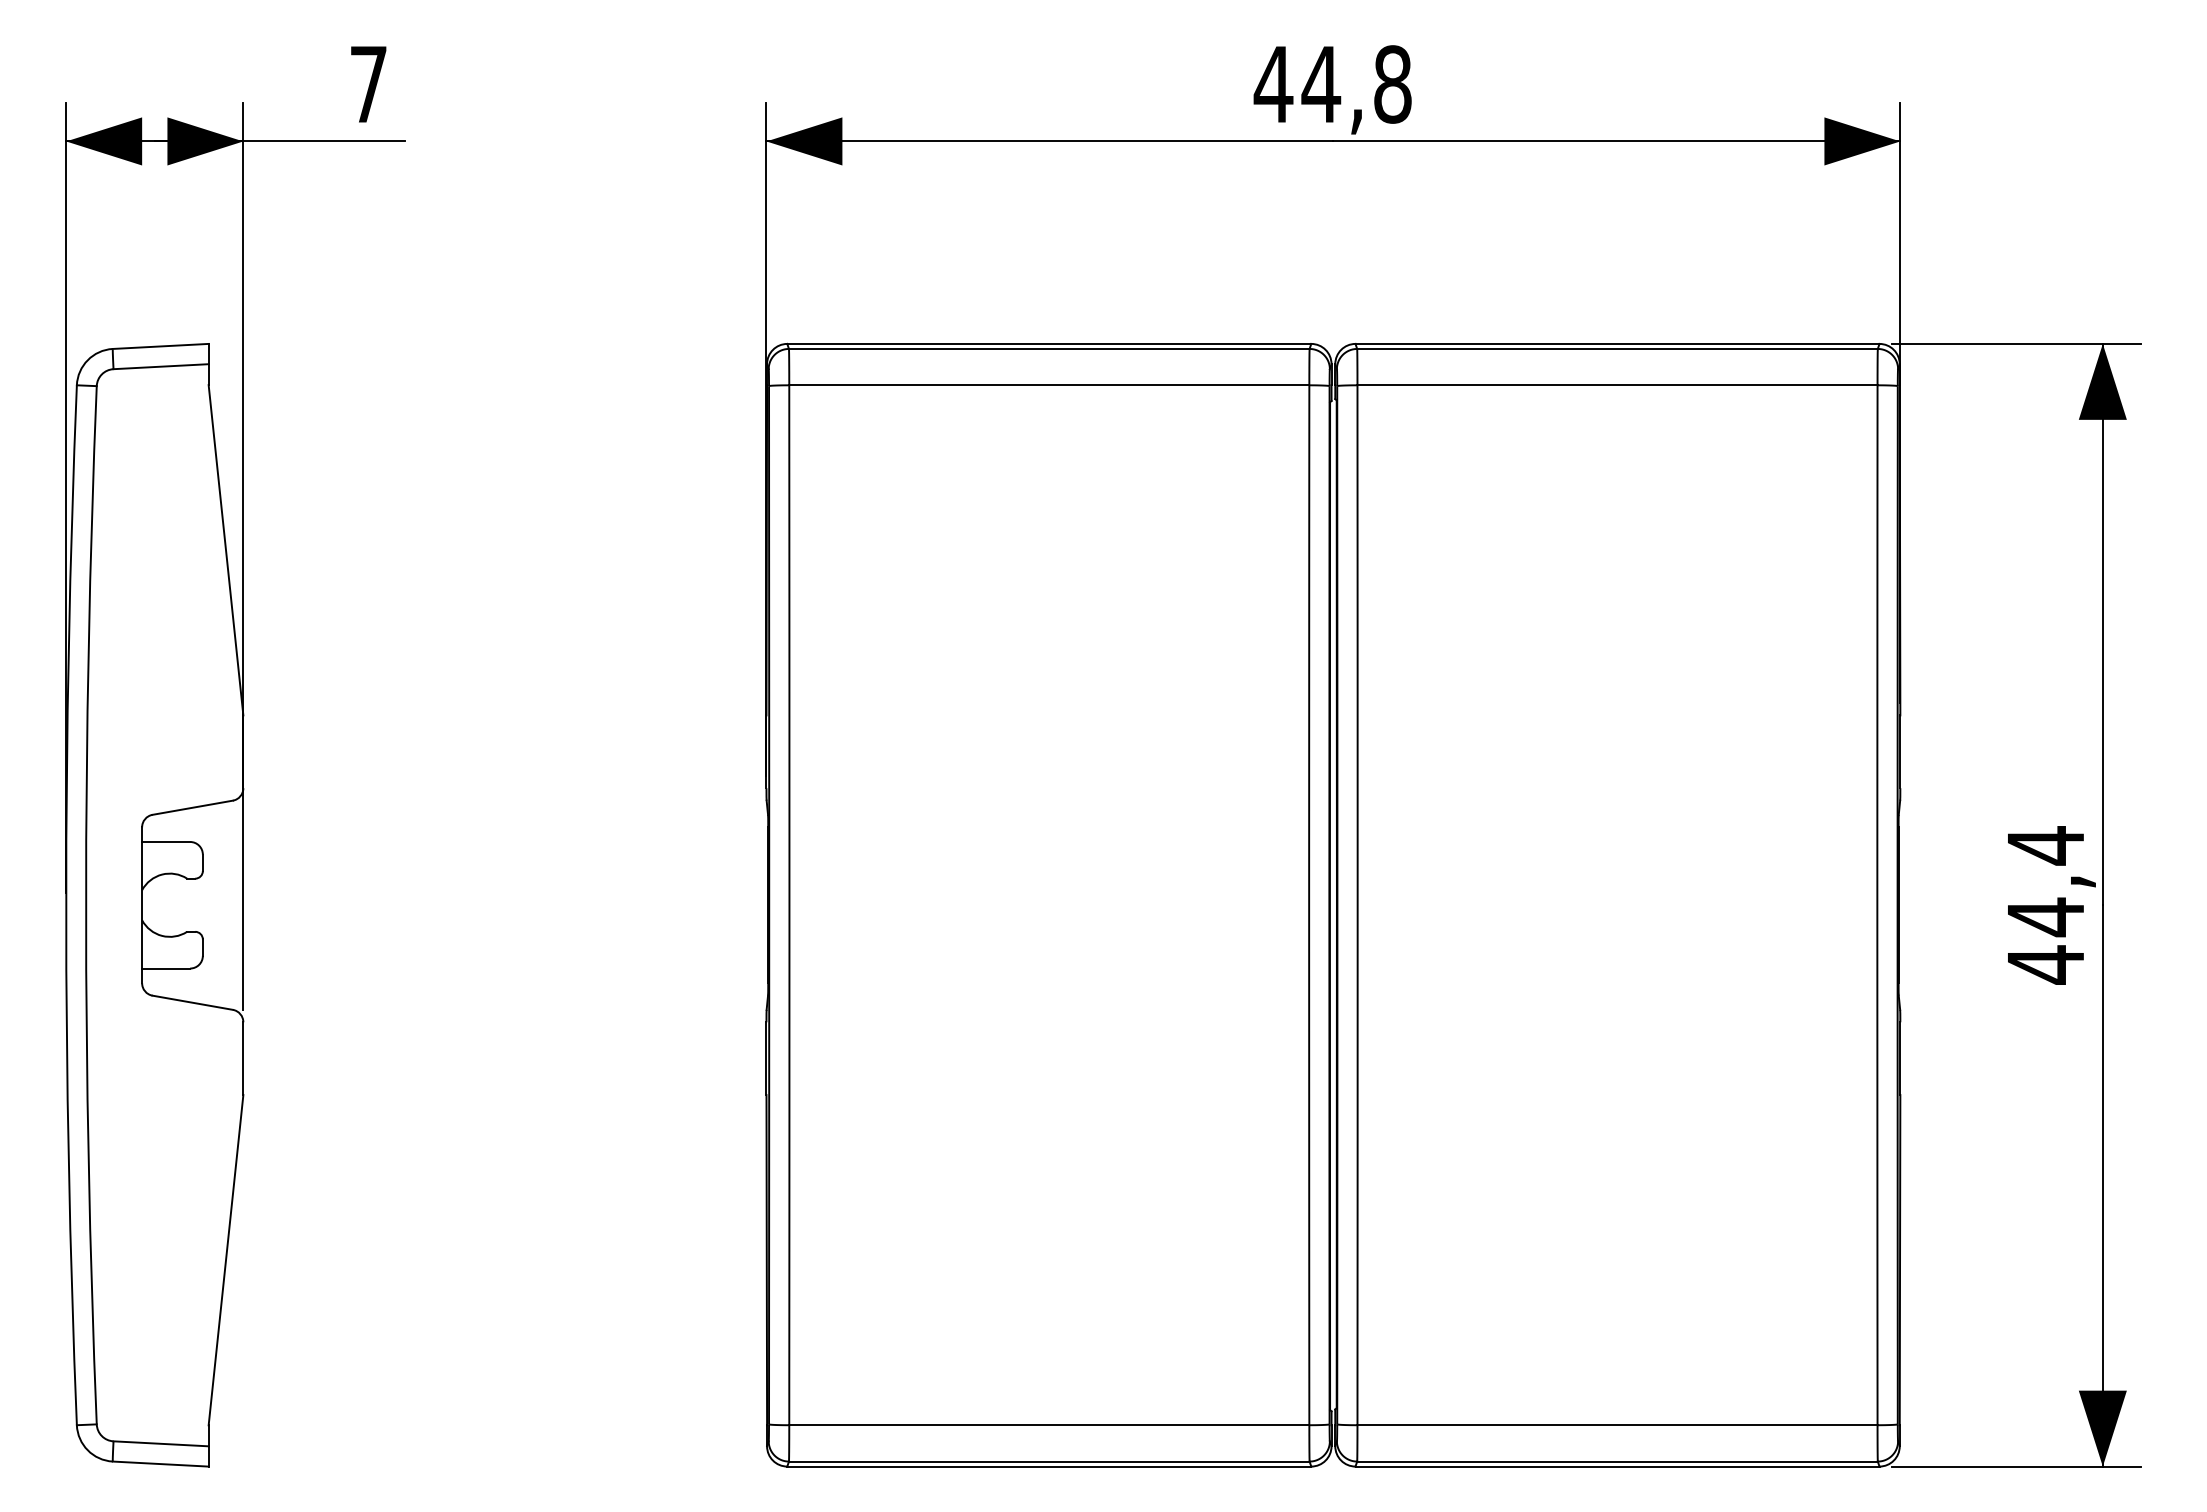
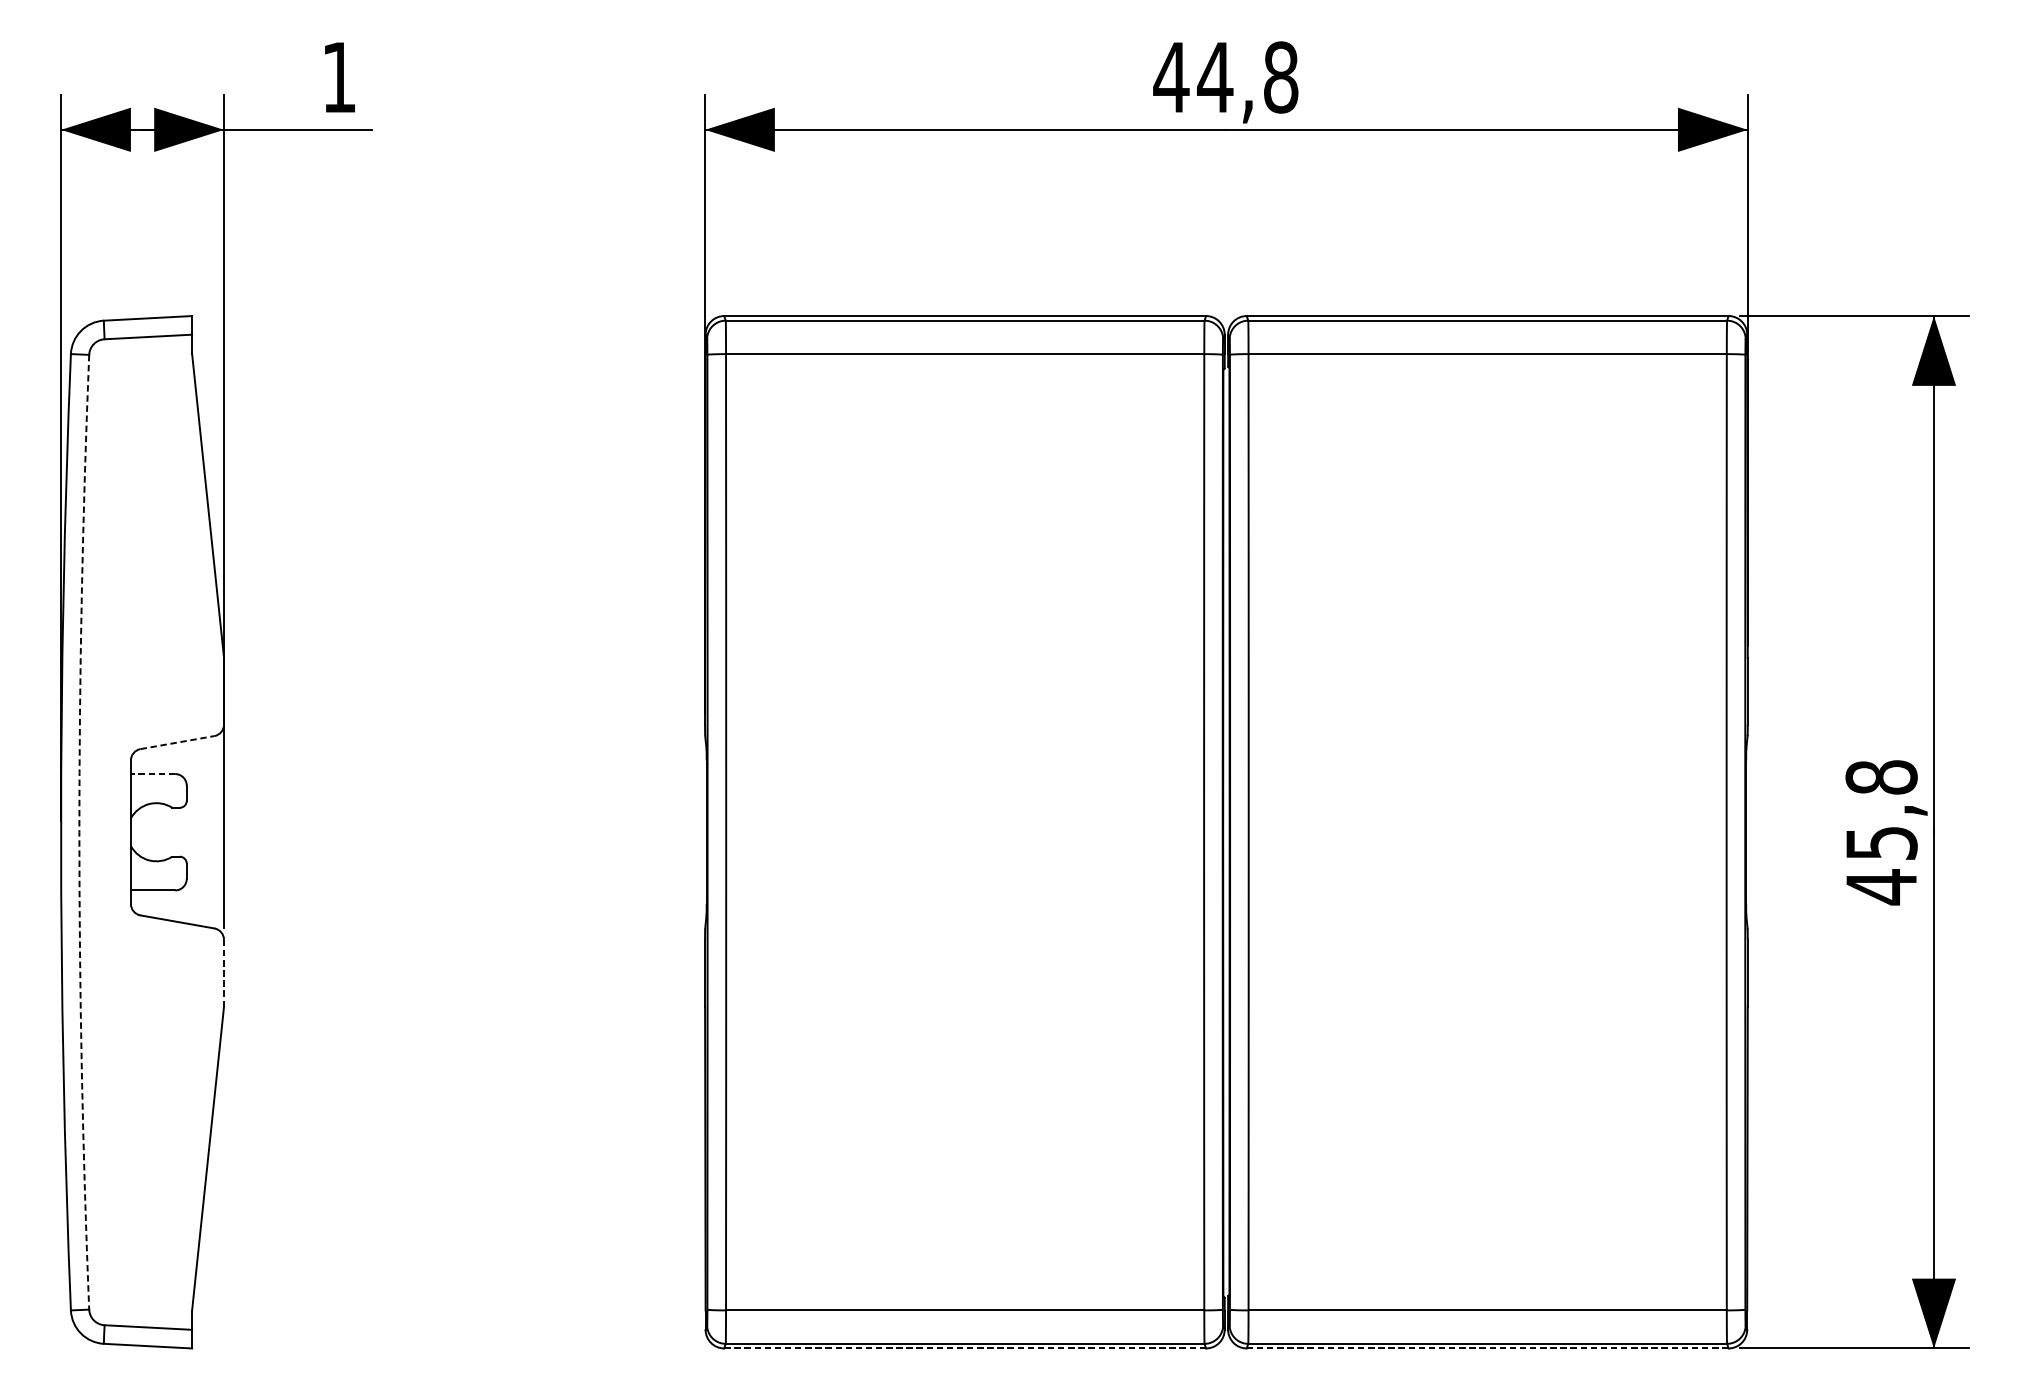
text: (368, 84) -> (339, 77), 7 -> 1
line: (192, 807) -> (177, 742), solid -> dashed
line: (165, 841) -> (152, 773), solid -> dashed
text: (2045, 881) -> (1881, 810), 44,4 -> 45,8
arc: (86, 905) -> (79, 832), solid -> dashed
line: (243, 1059) -> (224, 974), solid -> dashed
line: (1049, 1466) -> (965, 1348), solid -> dashed
line: (1617, 1466) -> (1487, 1348), solid -> dashed

